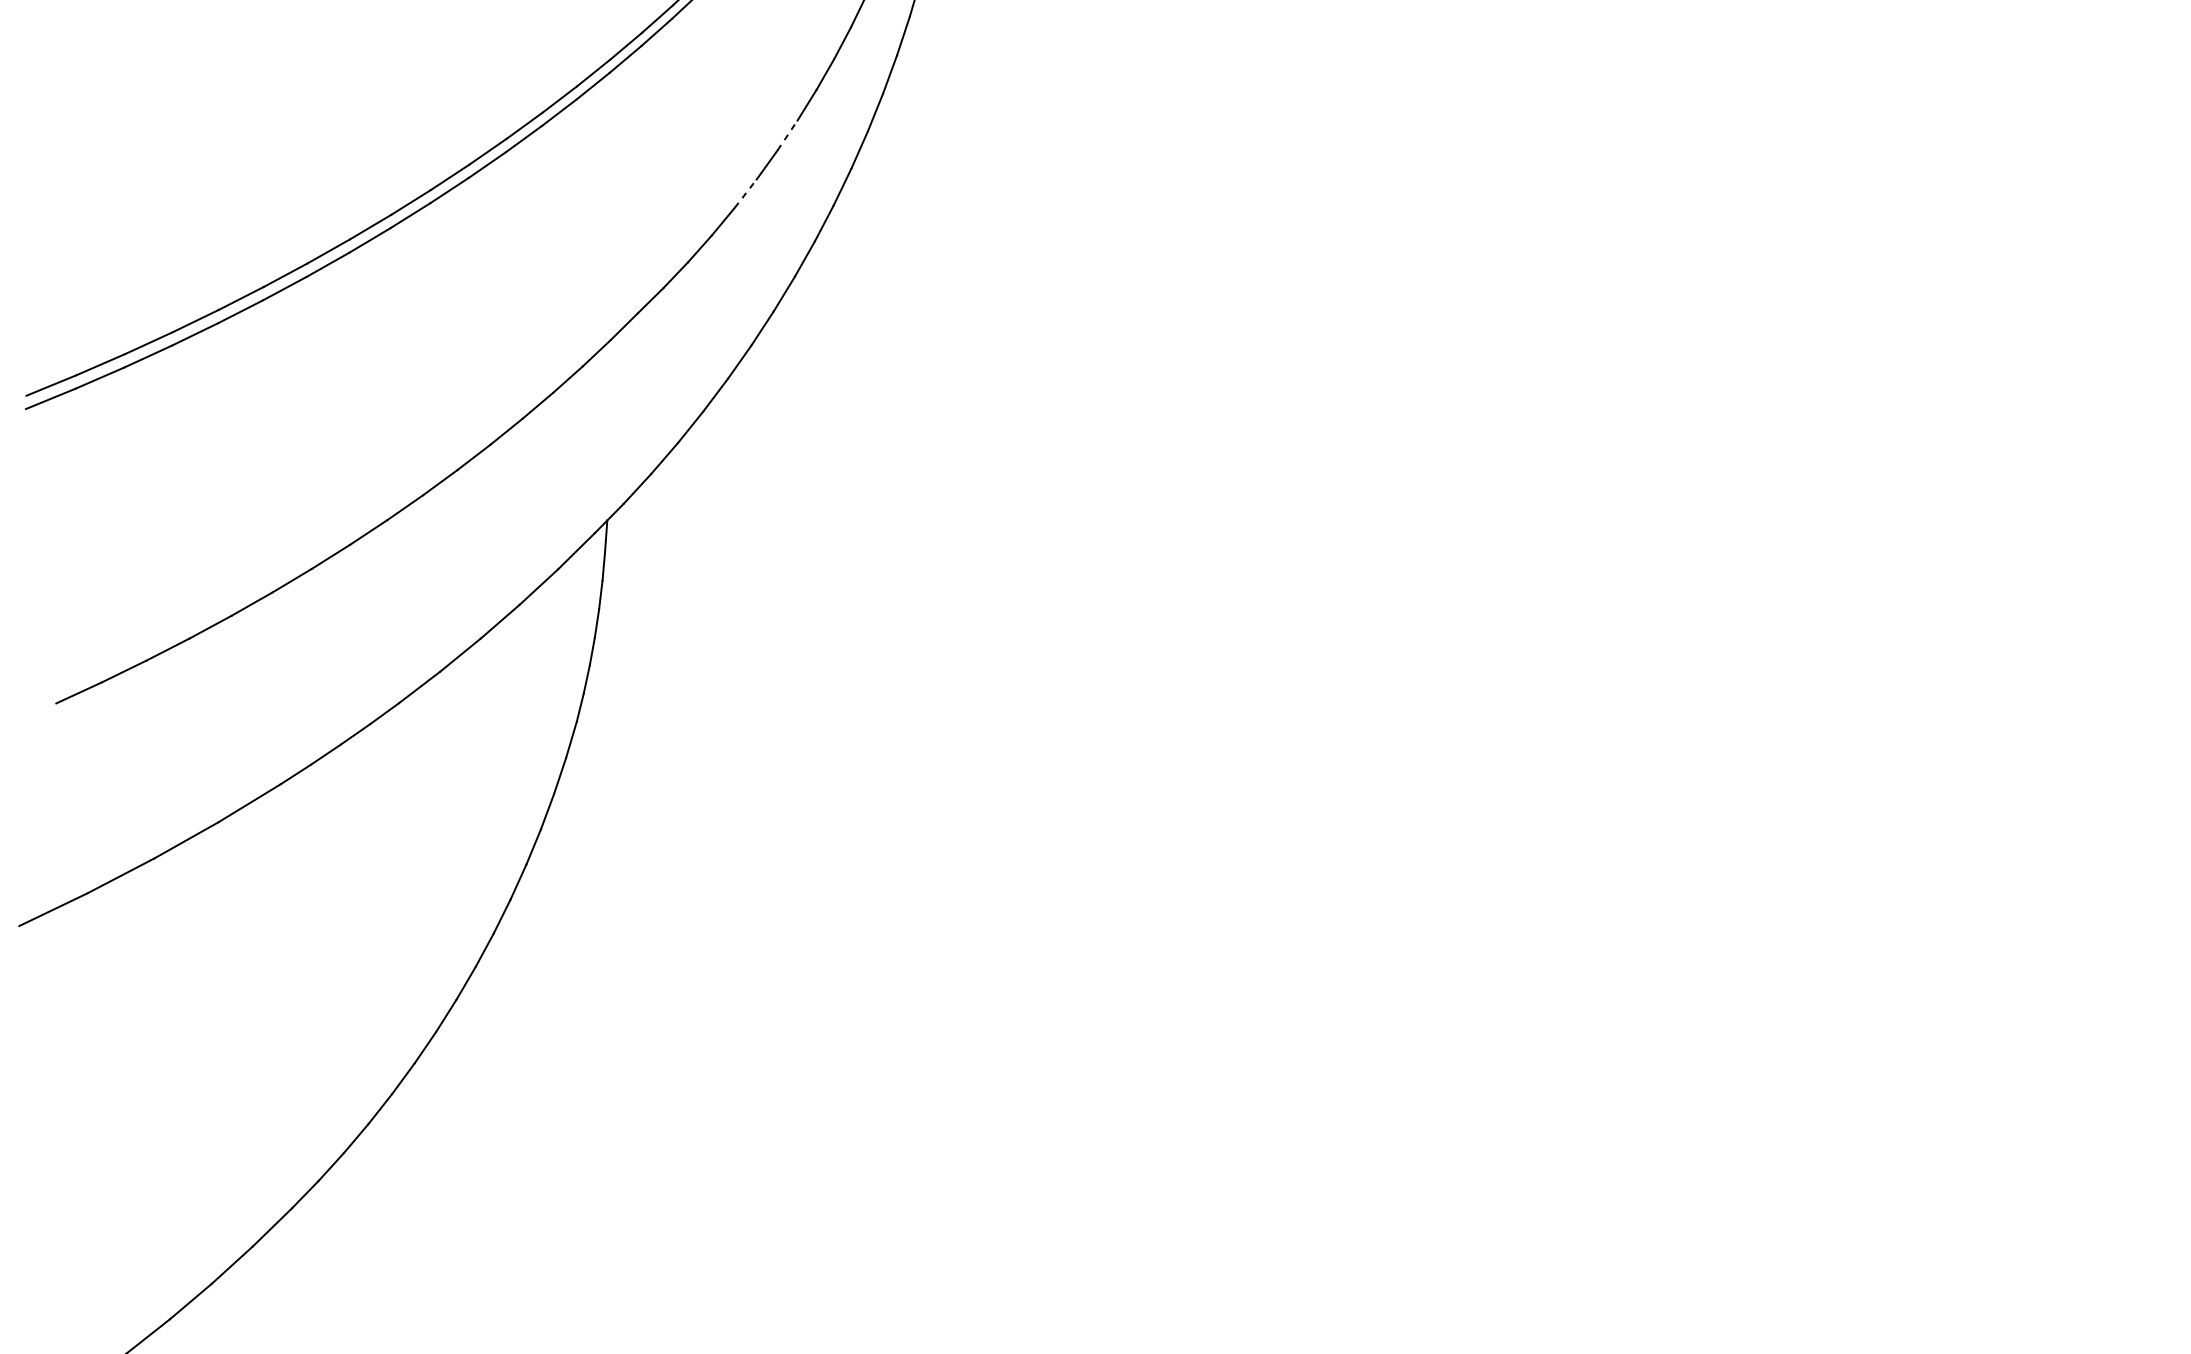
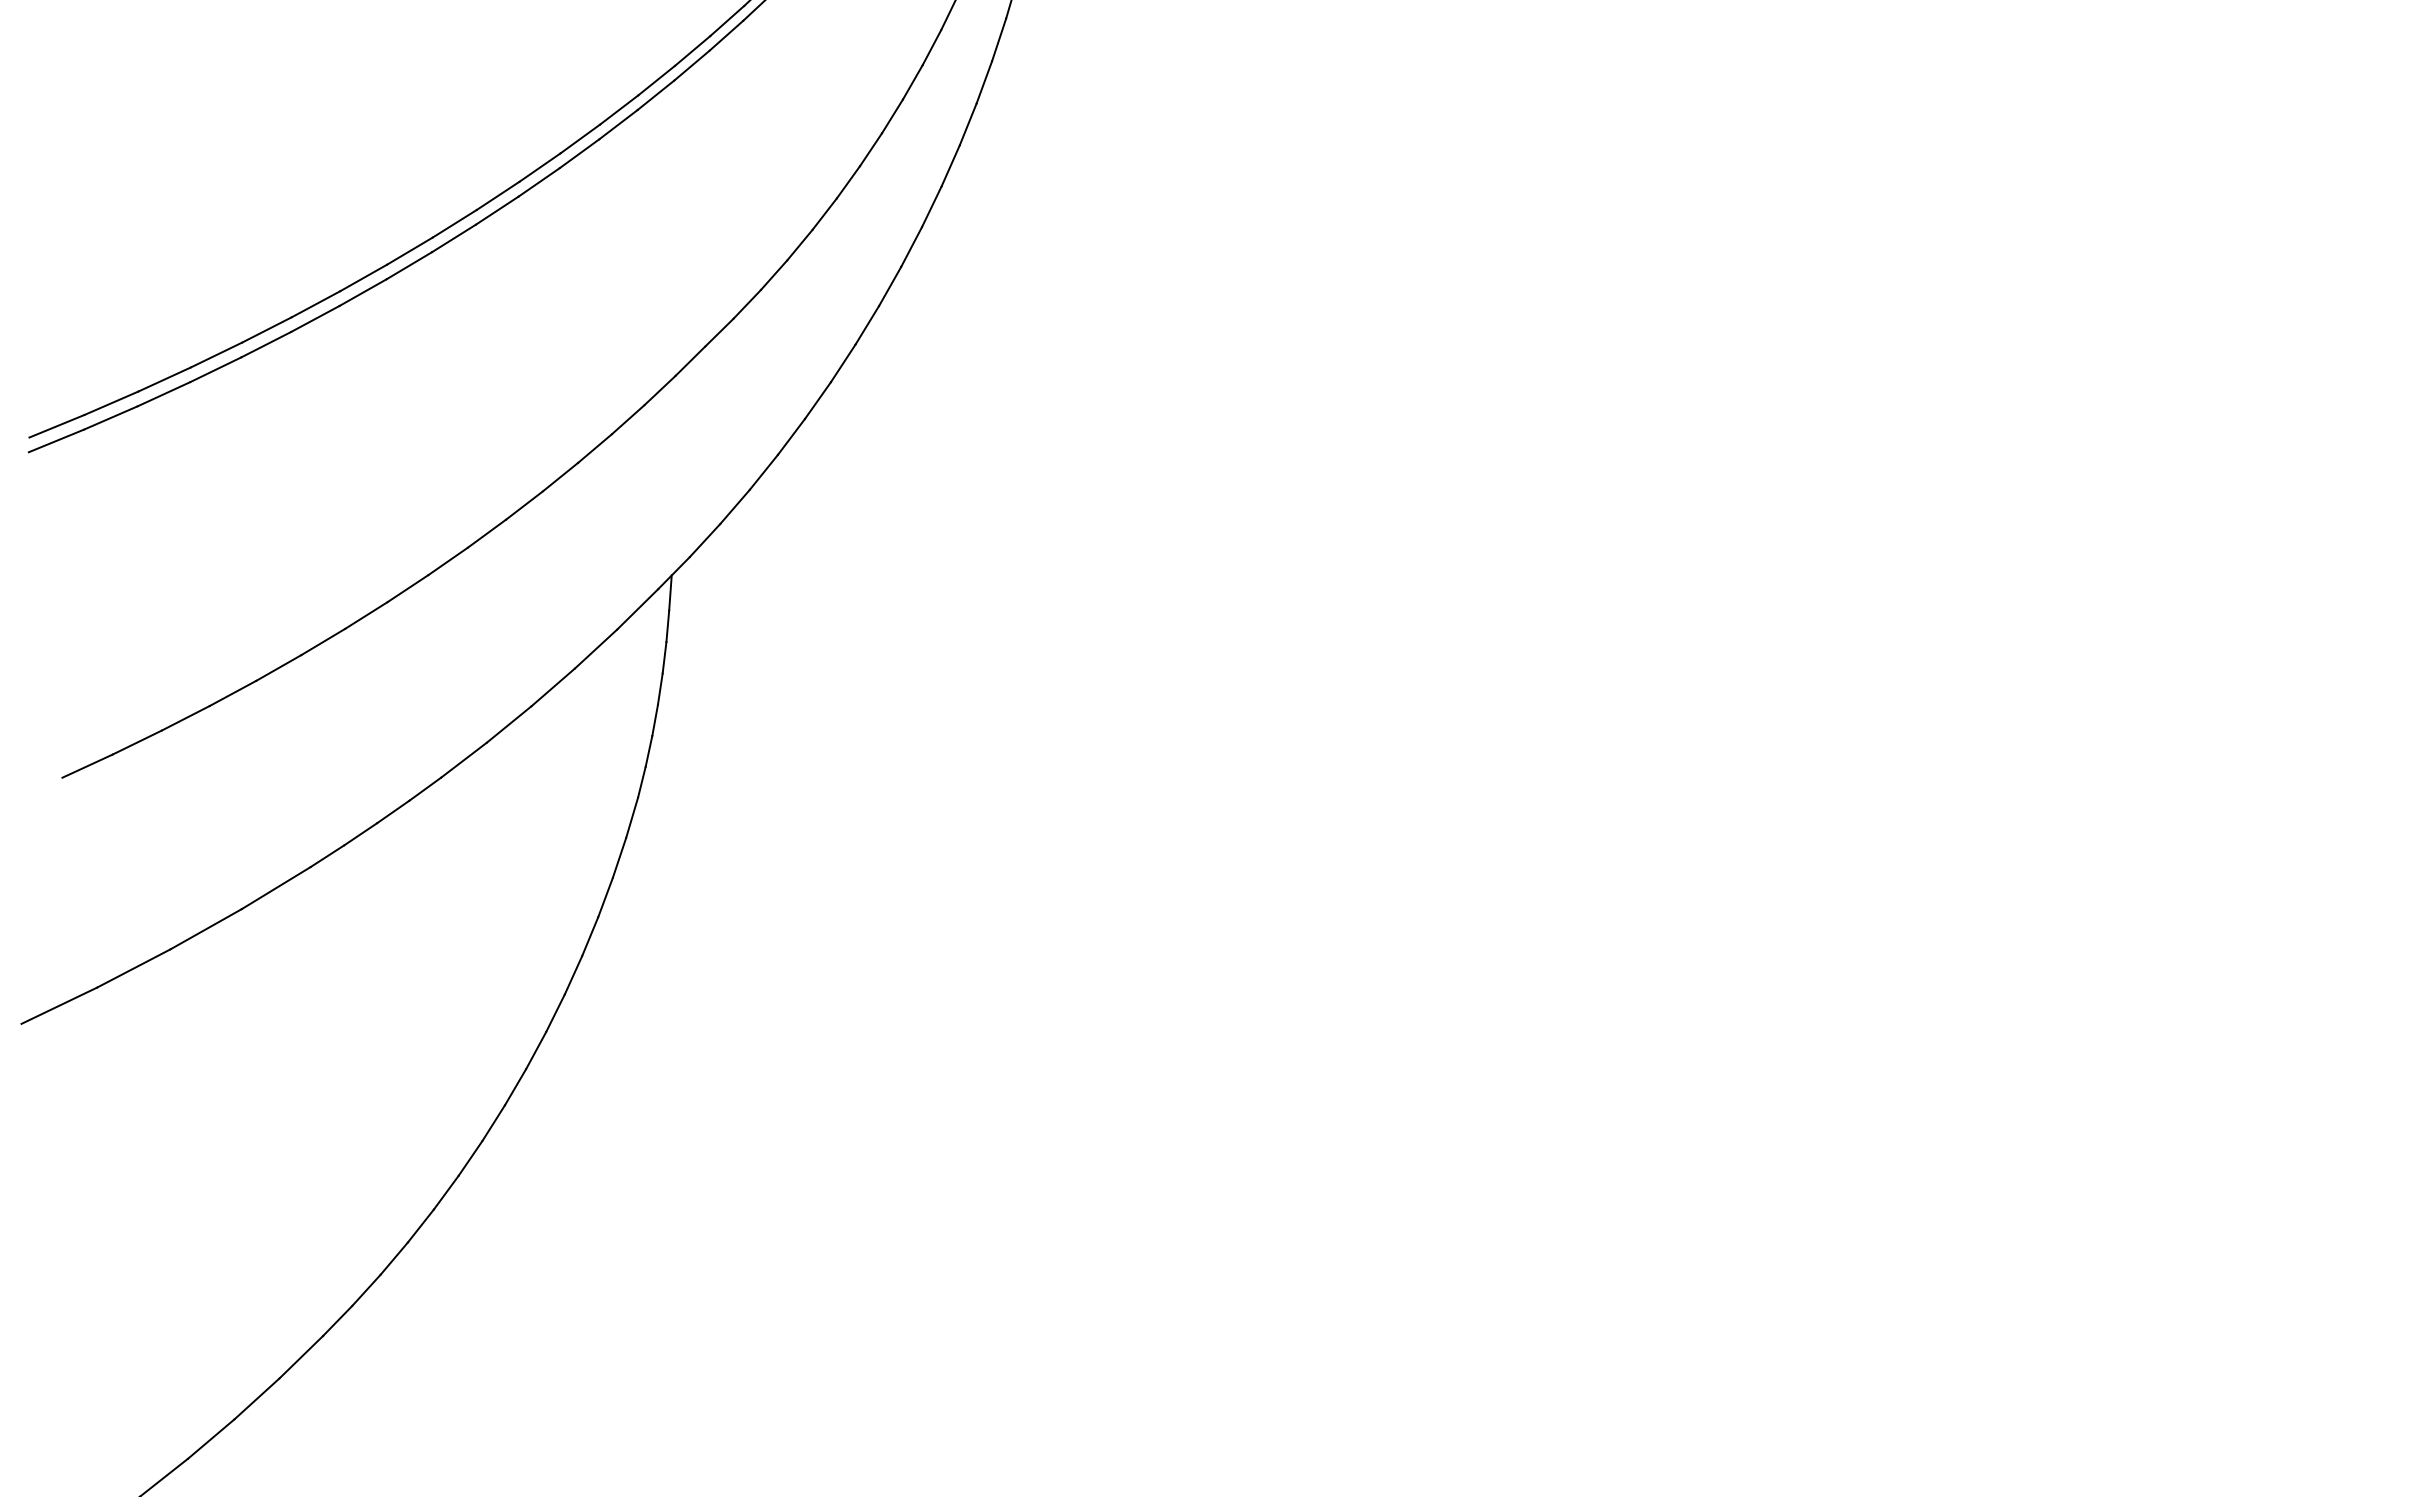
line: (788, 135) -> (871, 149), dashed -> solid
line: (745, 194) -> (824, 214), dashed -> solid

